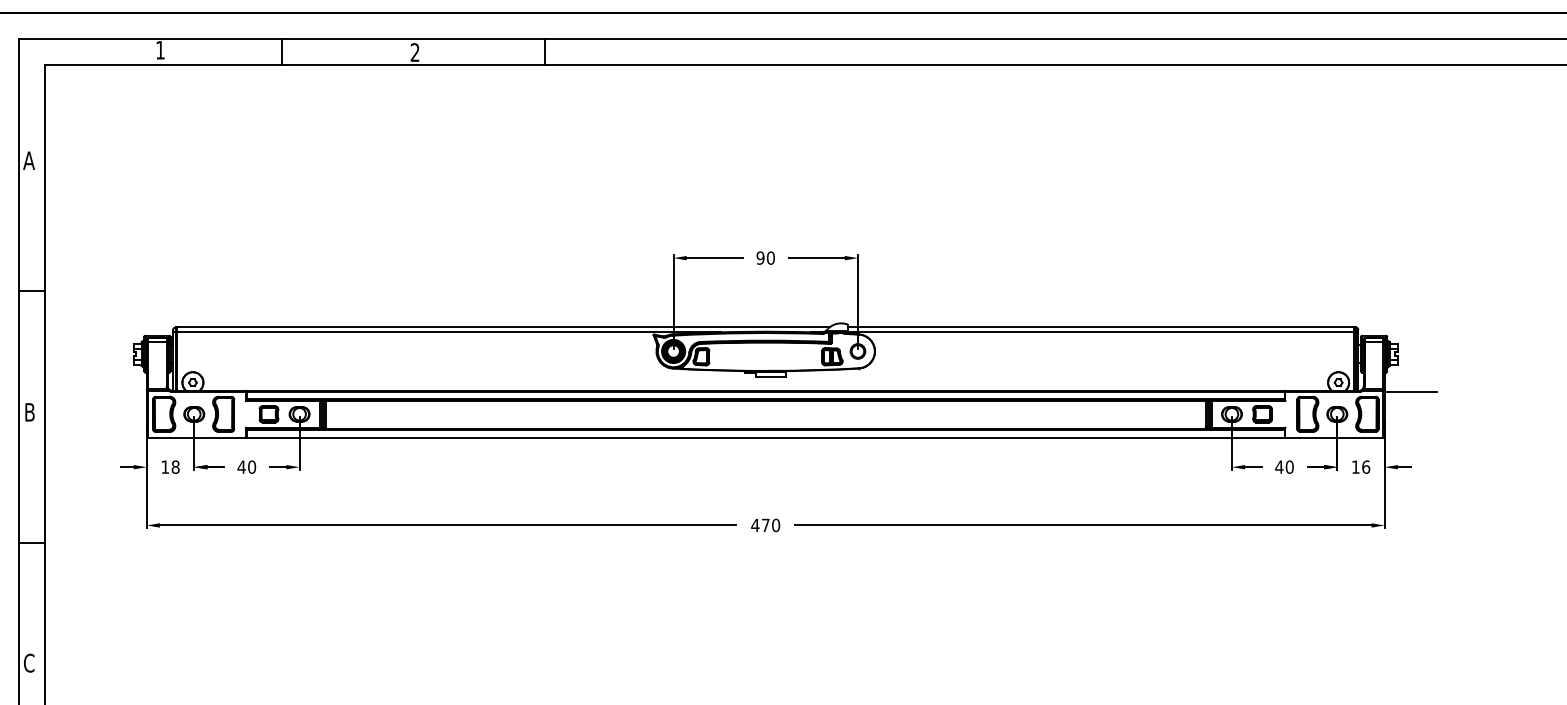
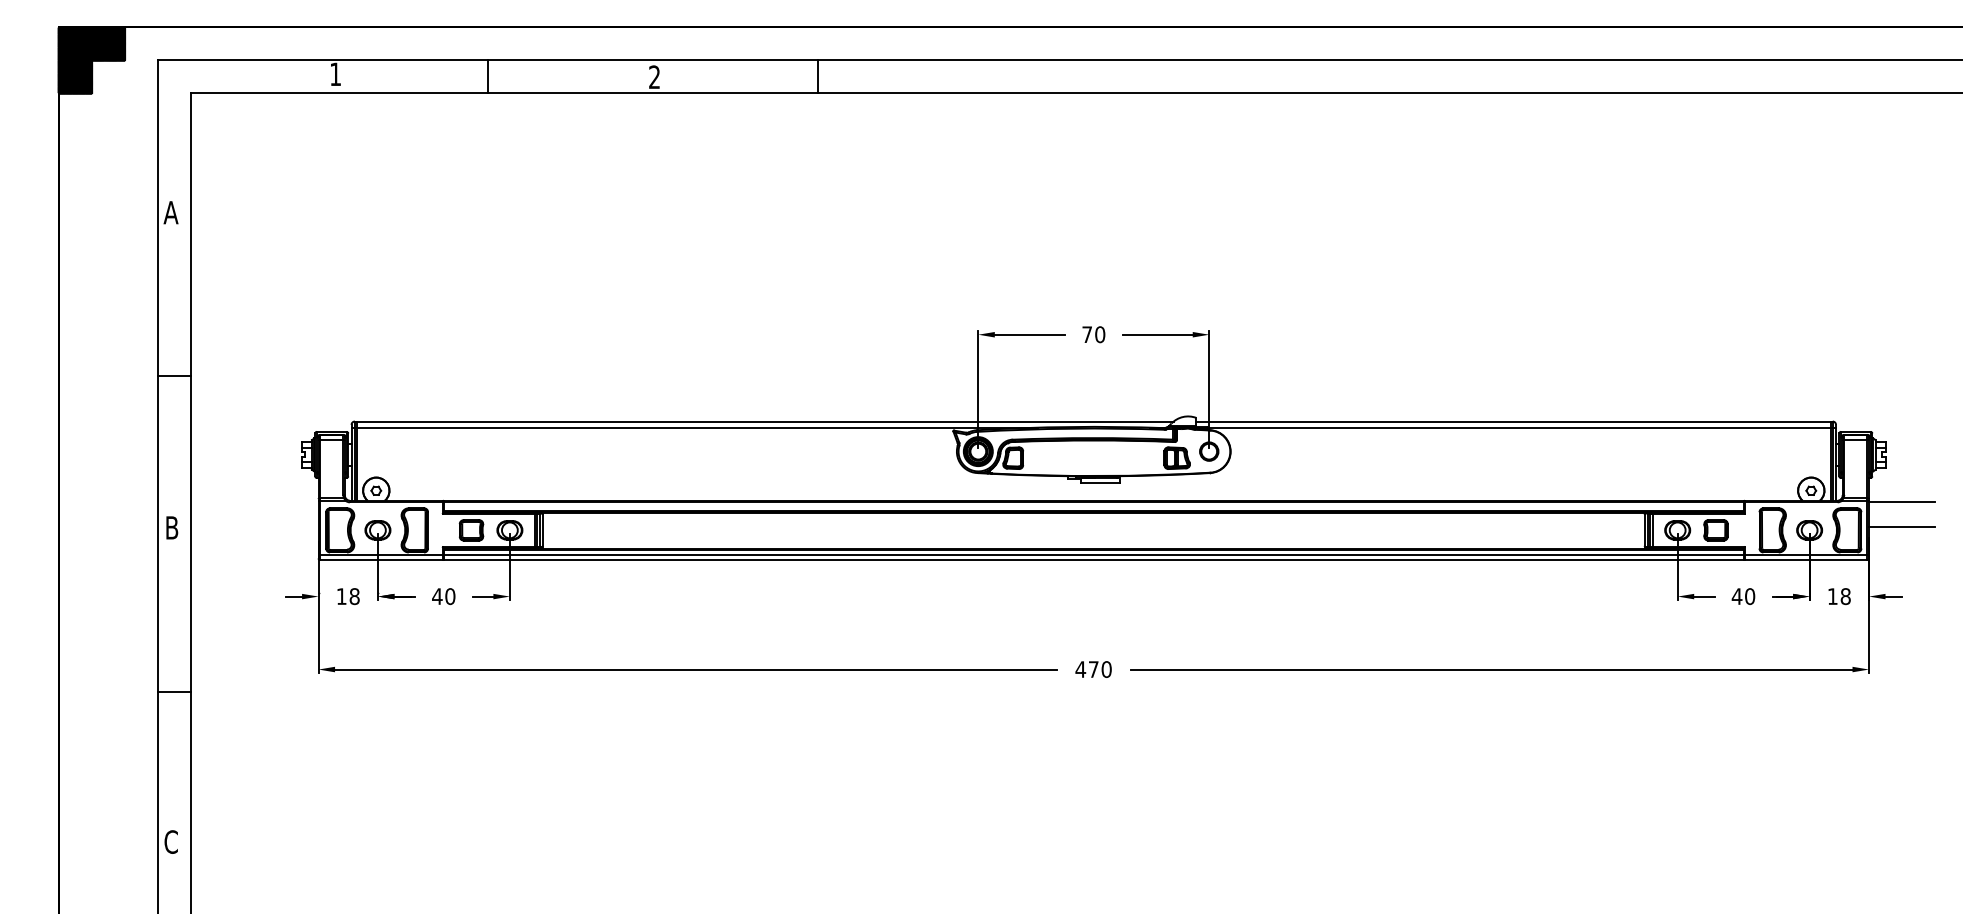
text: (760, 257) -> (1087, 334), 90 -> 70
line: (1410, 412) -> (1901, 527), added
line: (765, 434) -> (1093, 555), added
text: (1365, 467) -> (1845, 596), 16 -> 18

